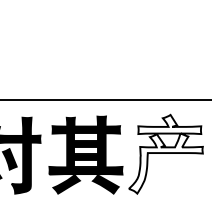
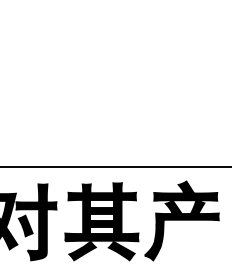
fill: (165, 153) -> (181, 220), added

